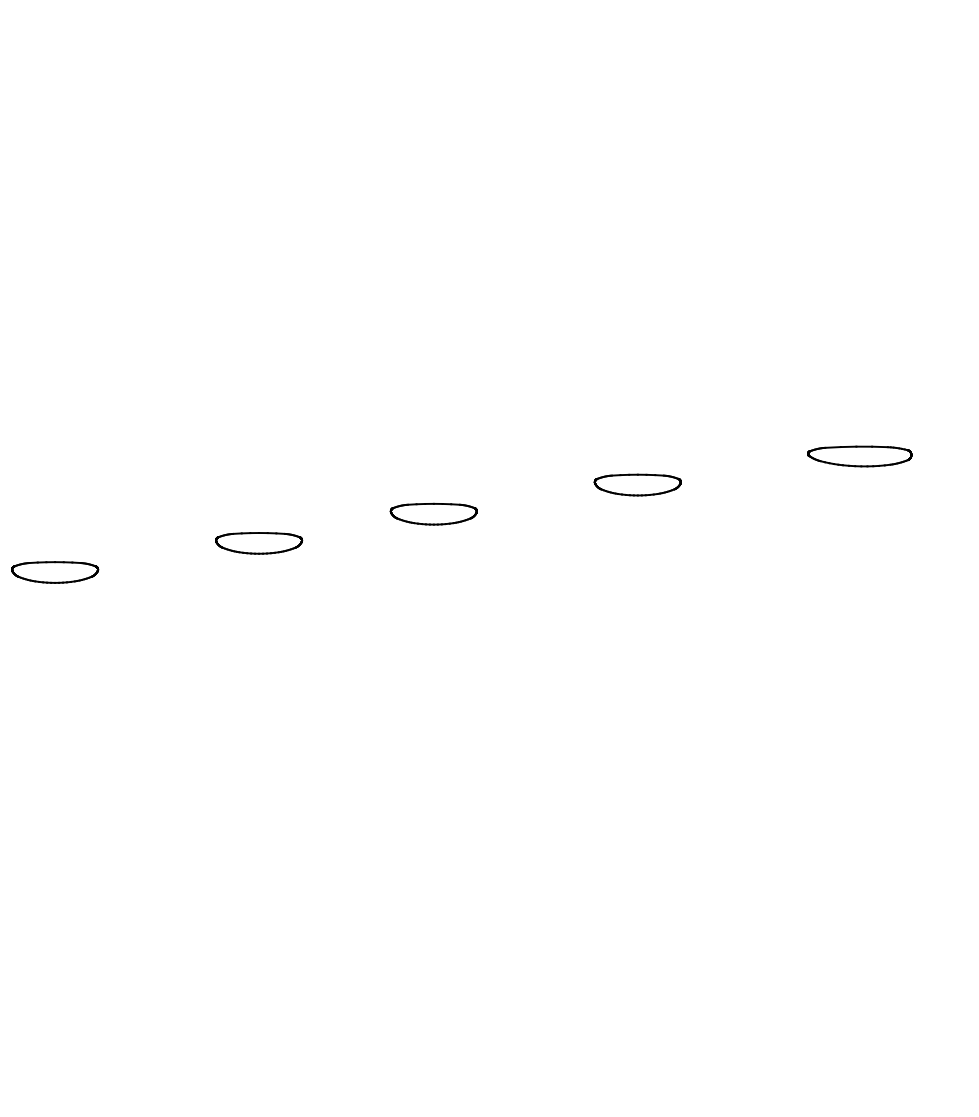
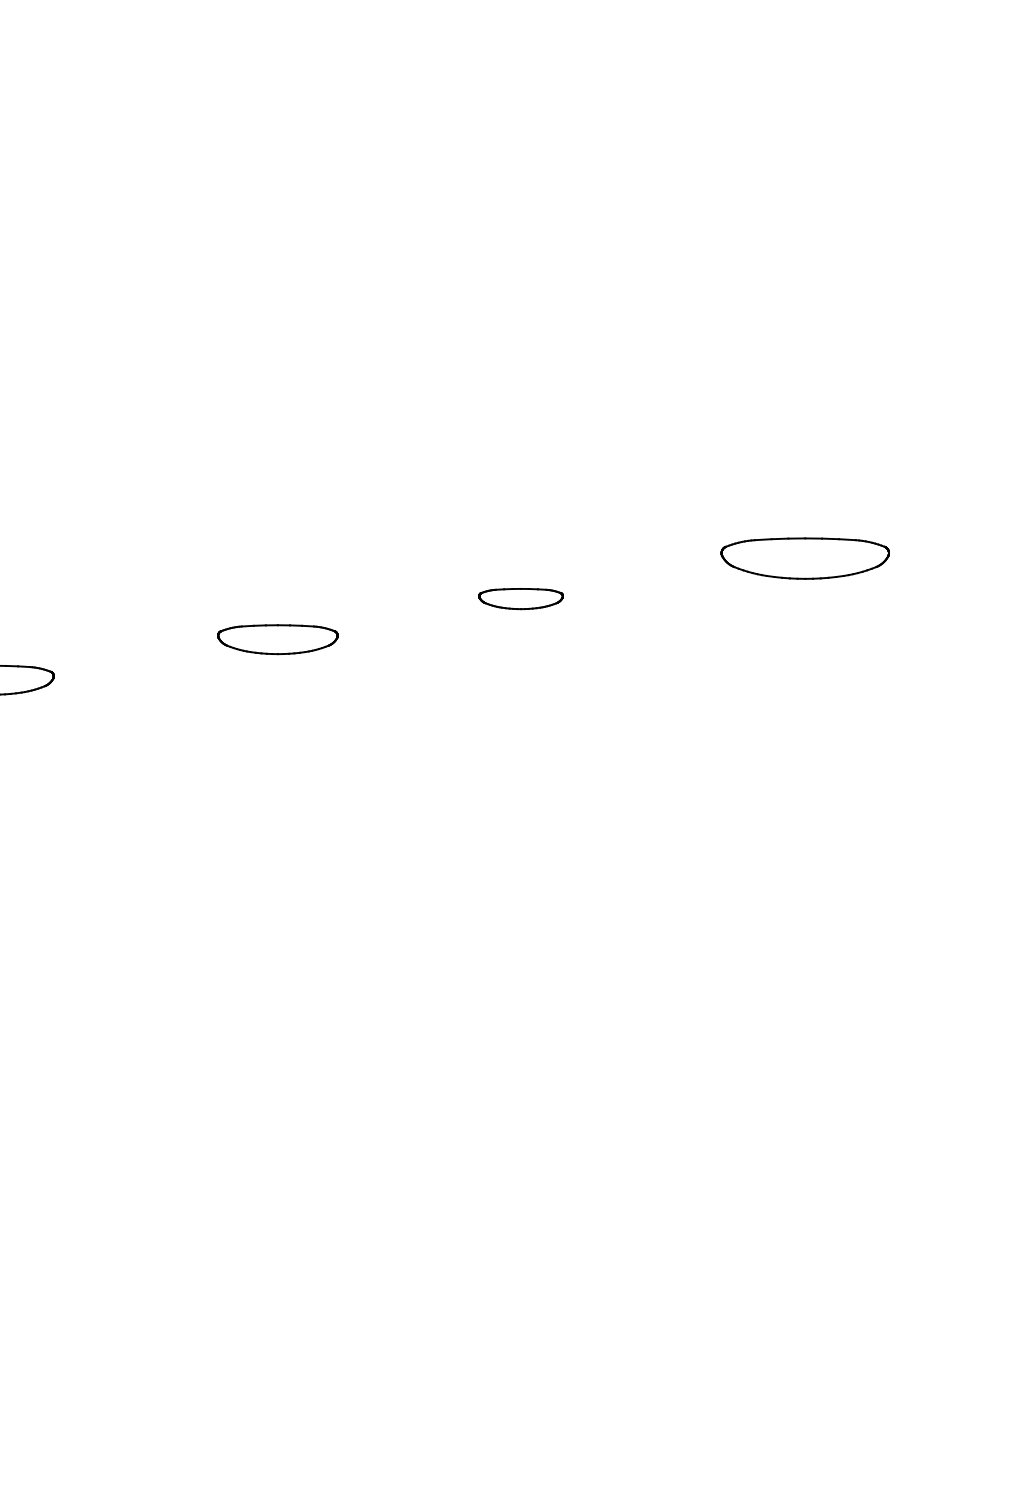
part: (637, 484) -> (804, 557), size x1.4
part: (433, 513) -> (520, 598), size x0.7

